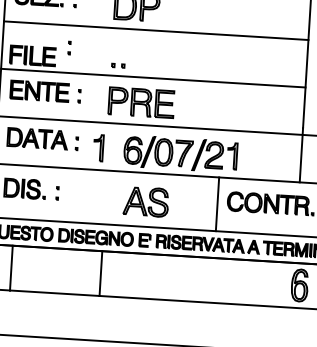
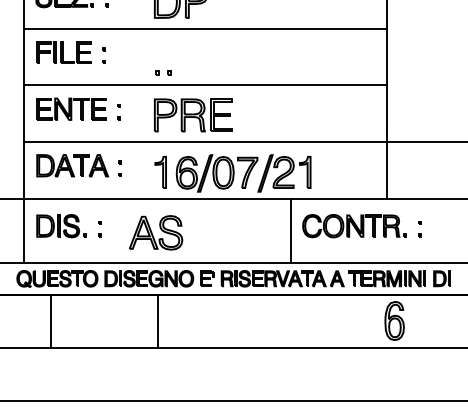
part: (32, 55) -> (63, 52), moved
part: (98, 148) -> (160, 172), moved
part: (146, 201) -> (156, 232), moved

